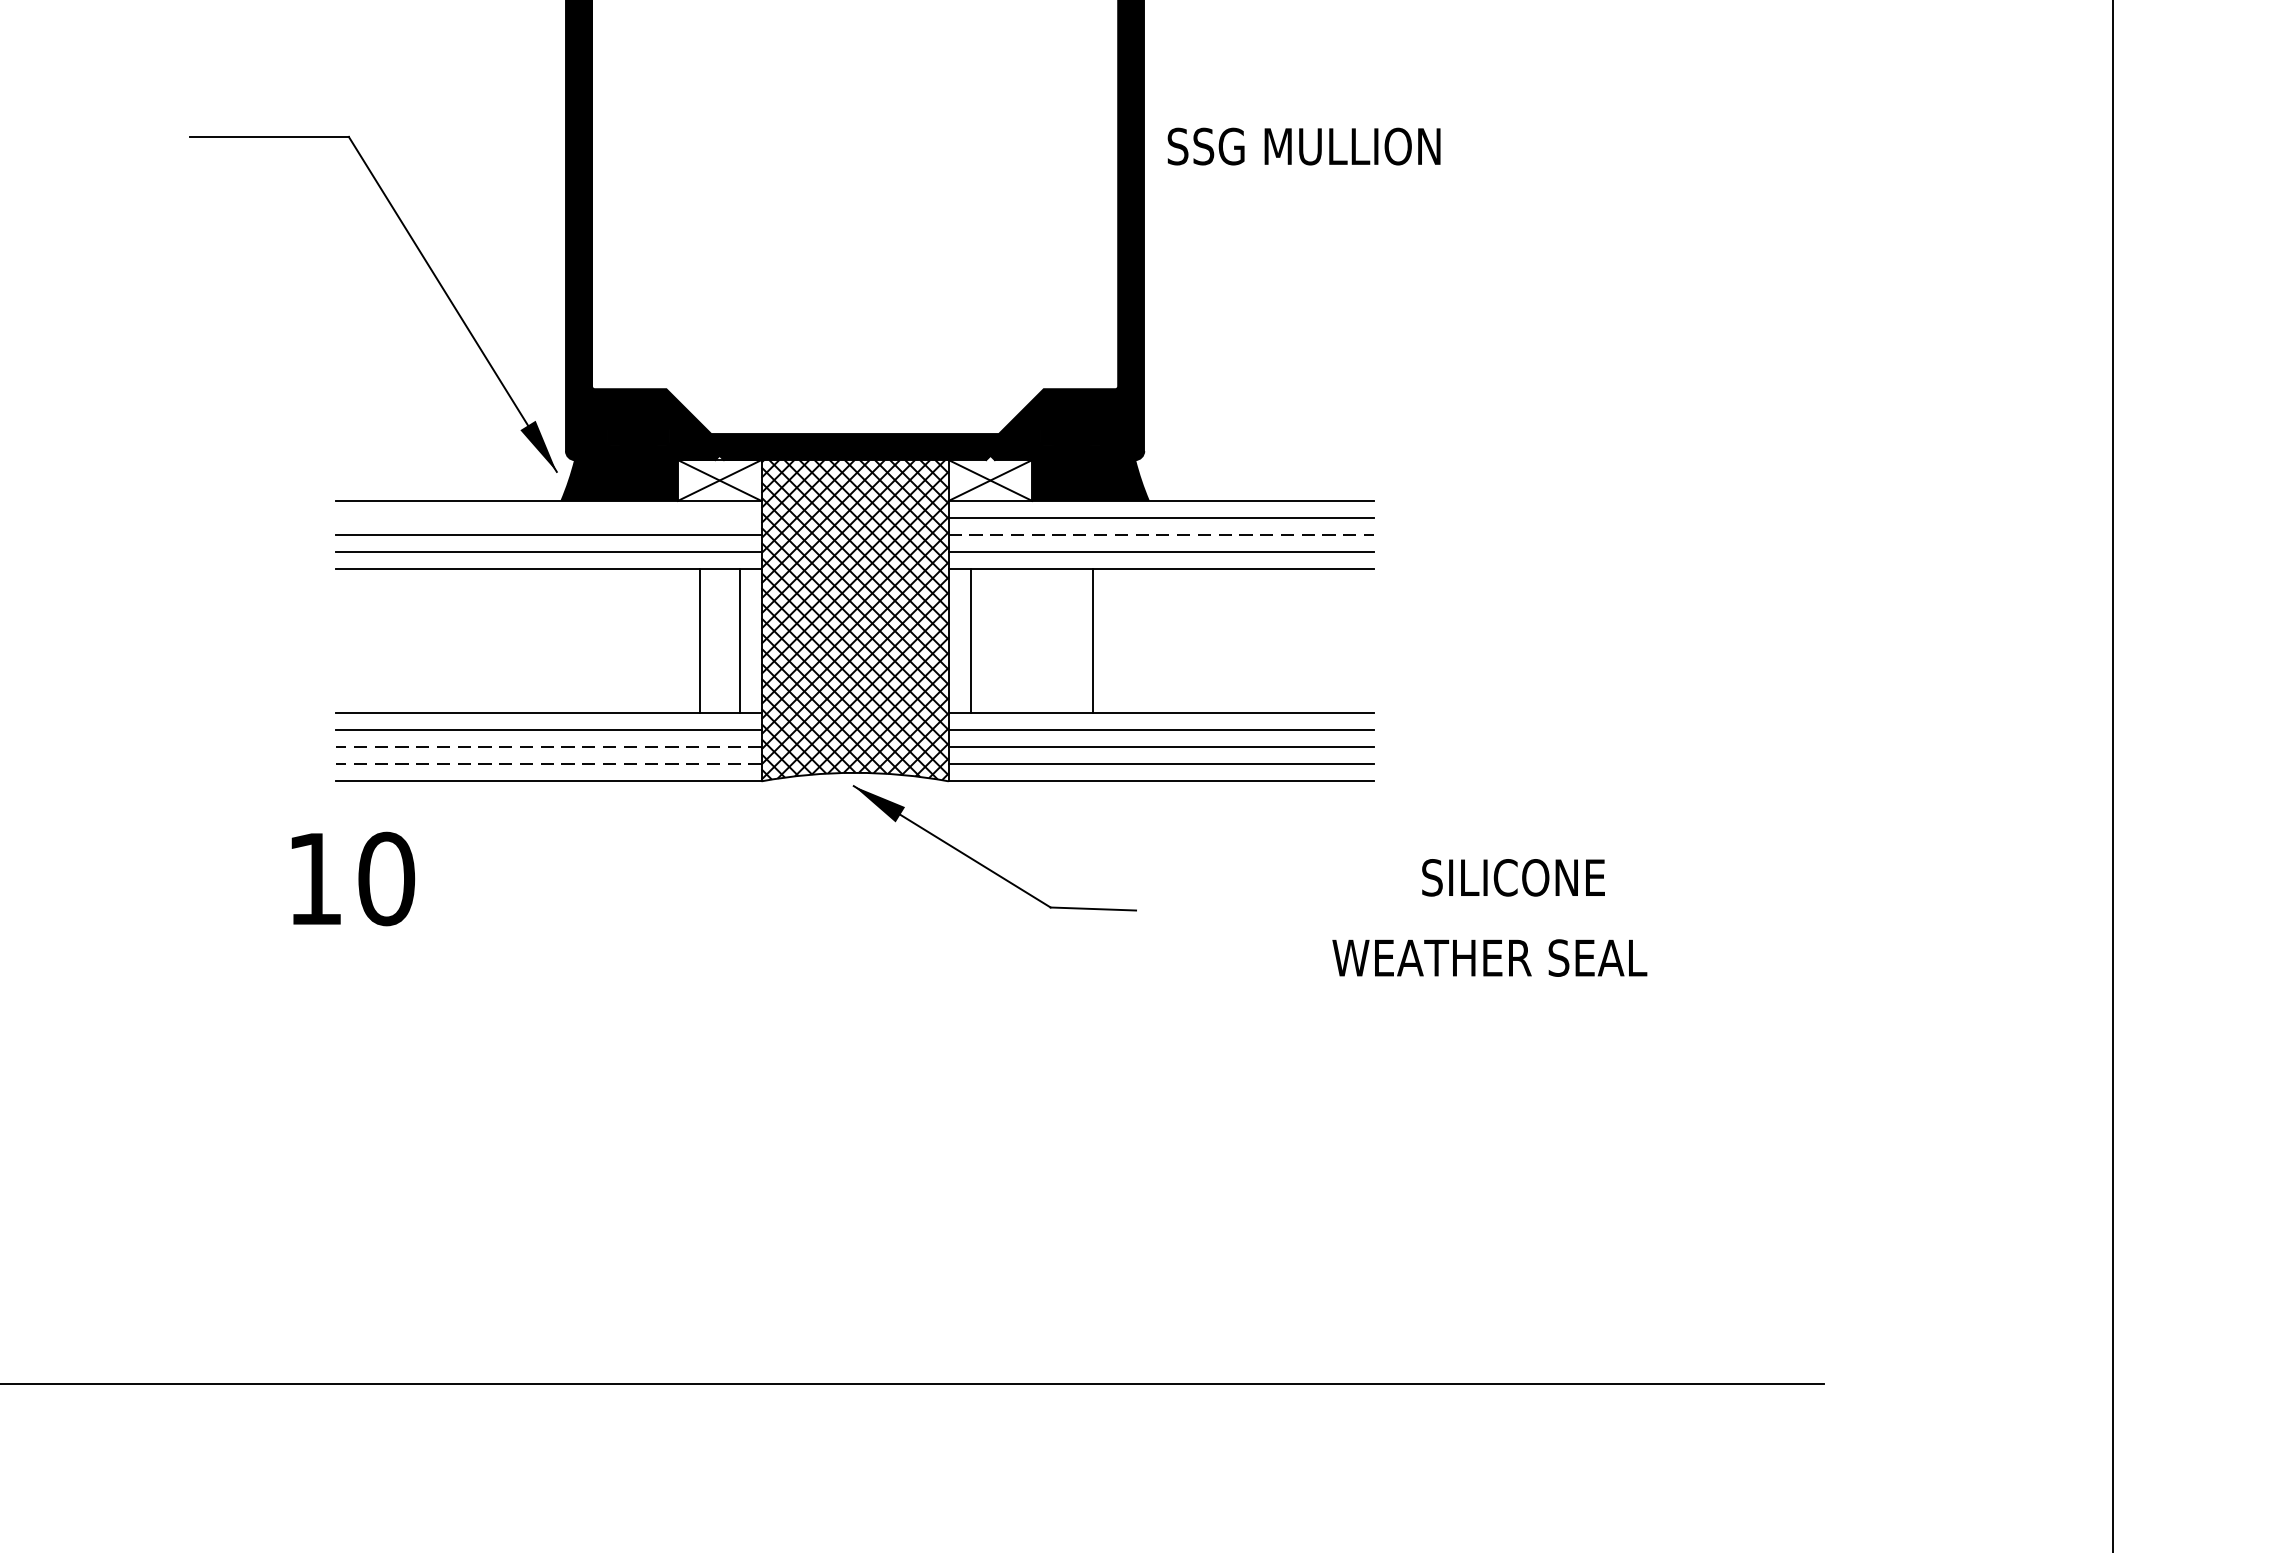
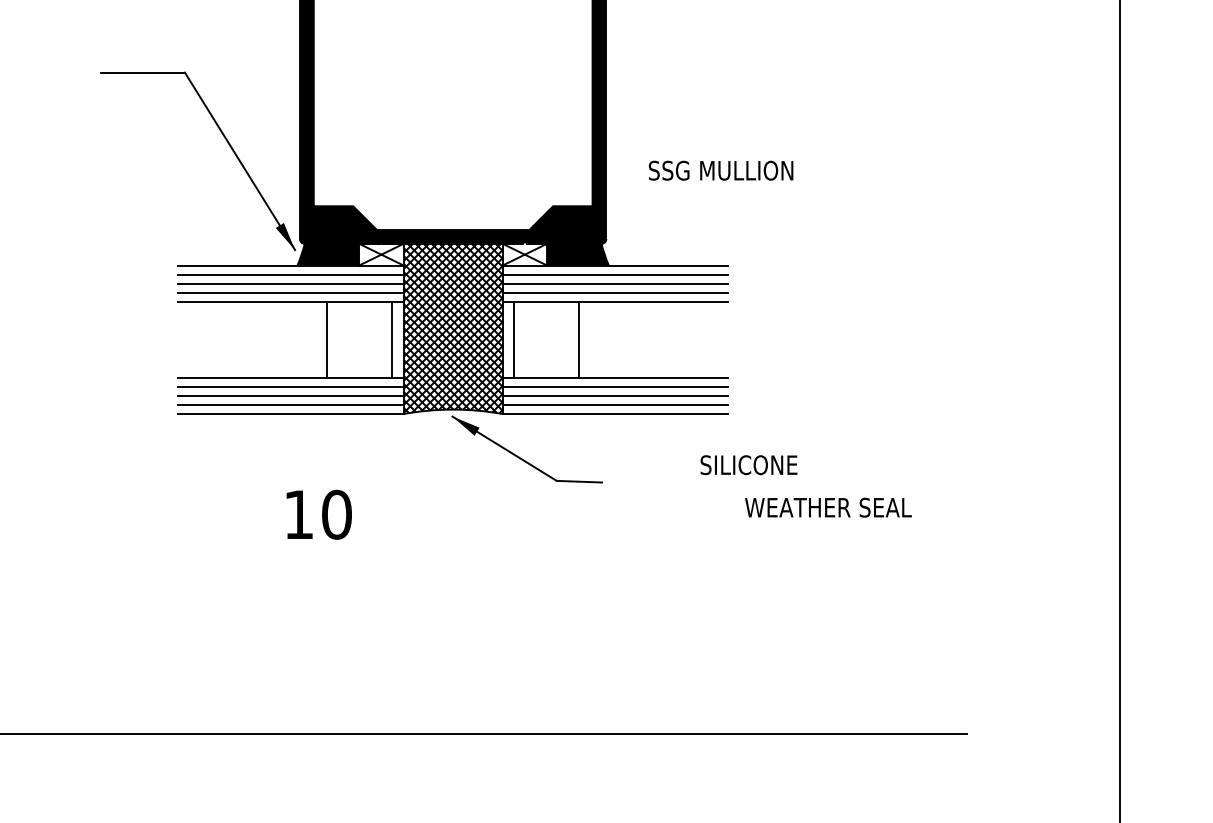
text: (1303, 146) -> (720, 170), moved
line: (548, 517) -> (290, 274), added
line: (1161, 534) -> (615, 283), dashed -> solid
line: (699, 640) -> (326, 339), moved
line: (548, 746) -> (290, 395), dashed -> solid
line: (548, 765) -> (290, 405), dashed -> solid
text: (351, 878) -> (318, 514), moved
text: (1512, 878) -> (748, 465), moved
text: (1489, 957) -> (828, 507), moved

